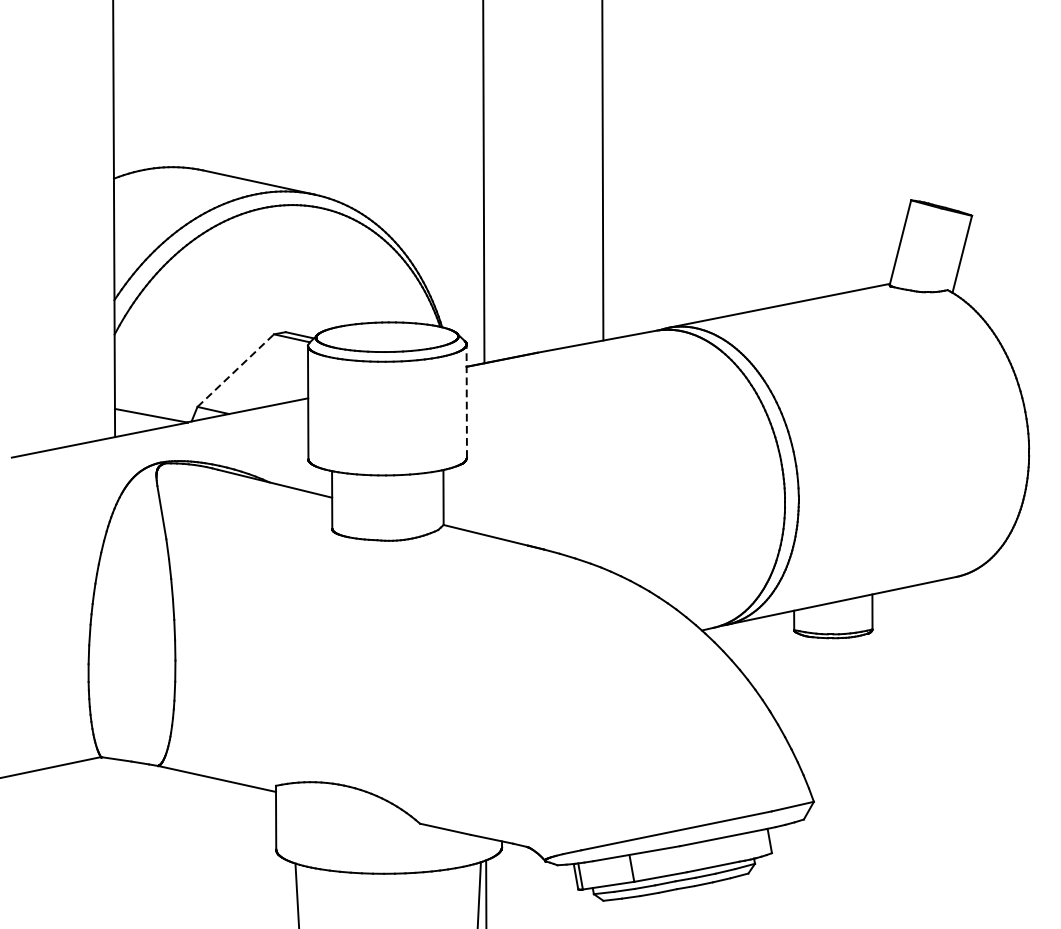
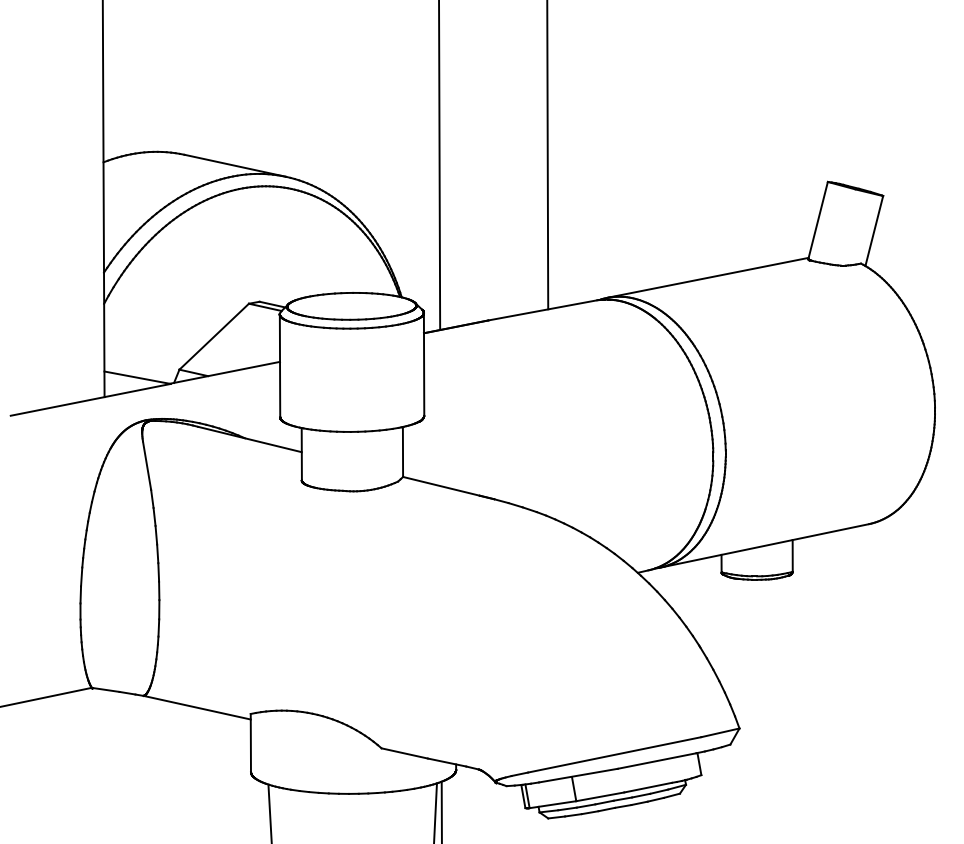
line: (236, 370) -> (214, 336), dashed -> solid
line: (467, 401) -> (424, 364), dashed -> solid

